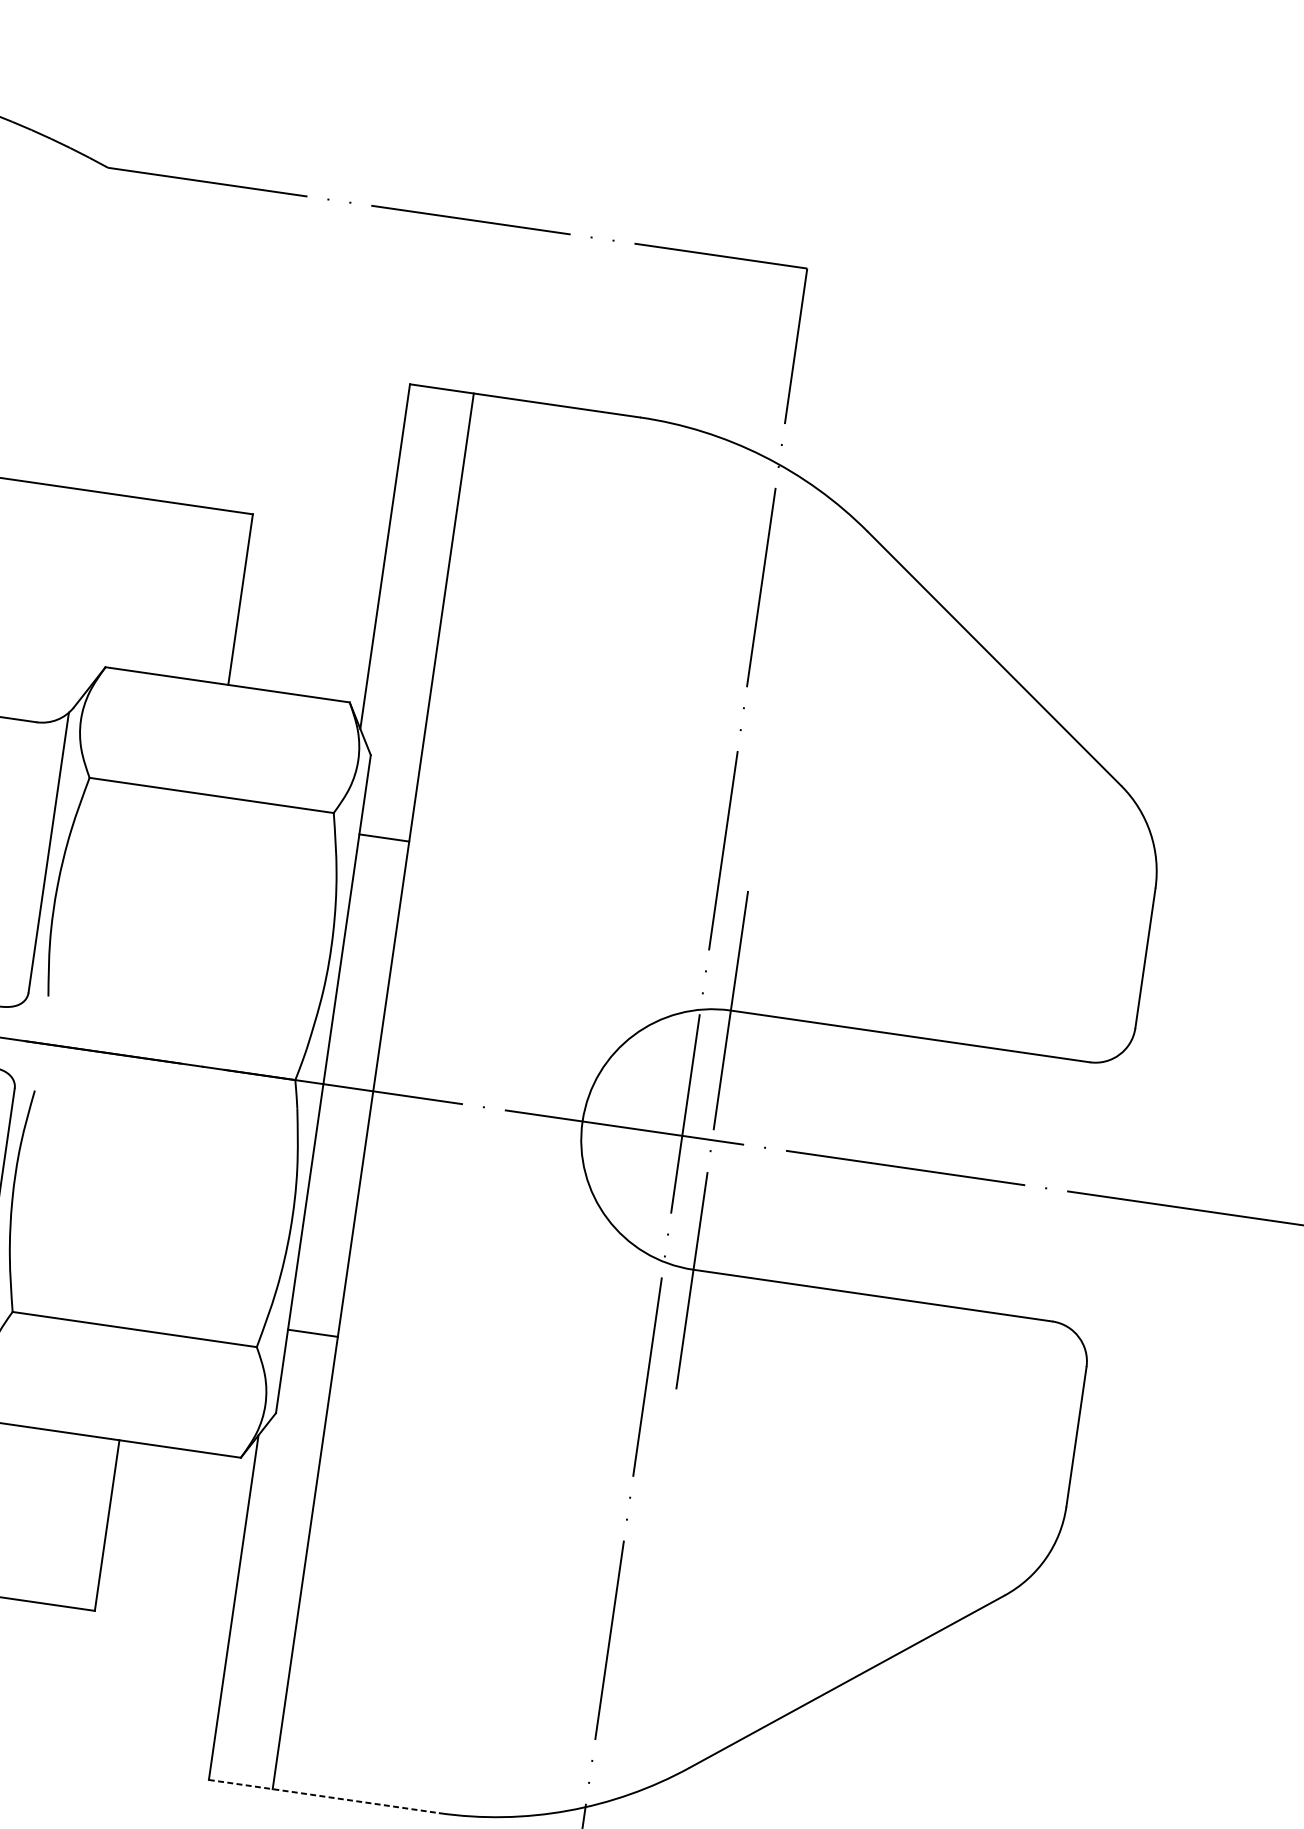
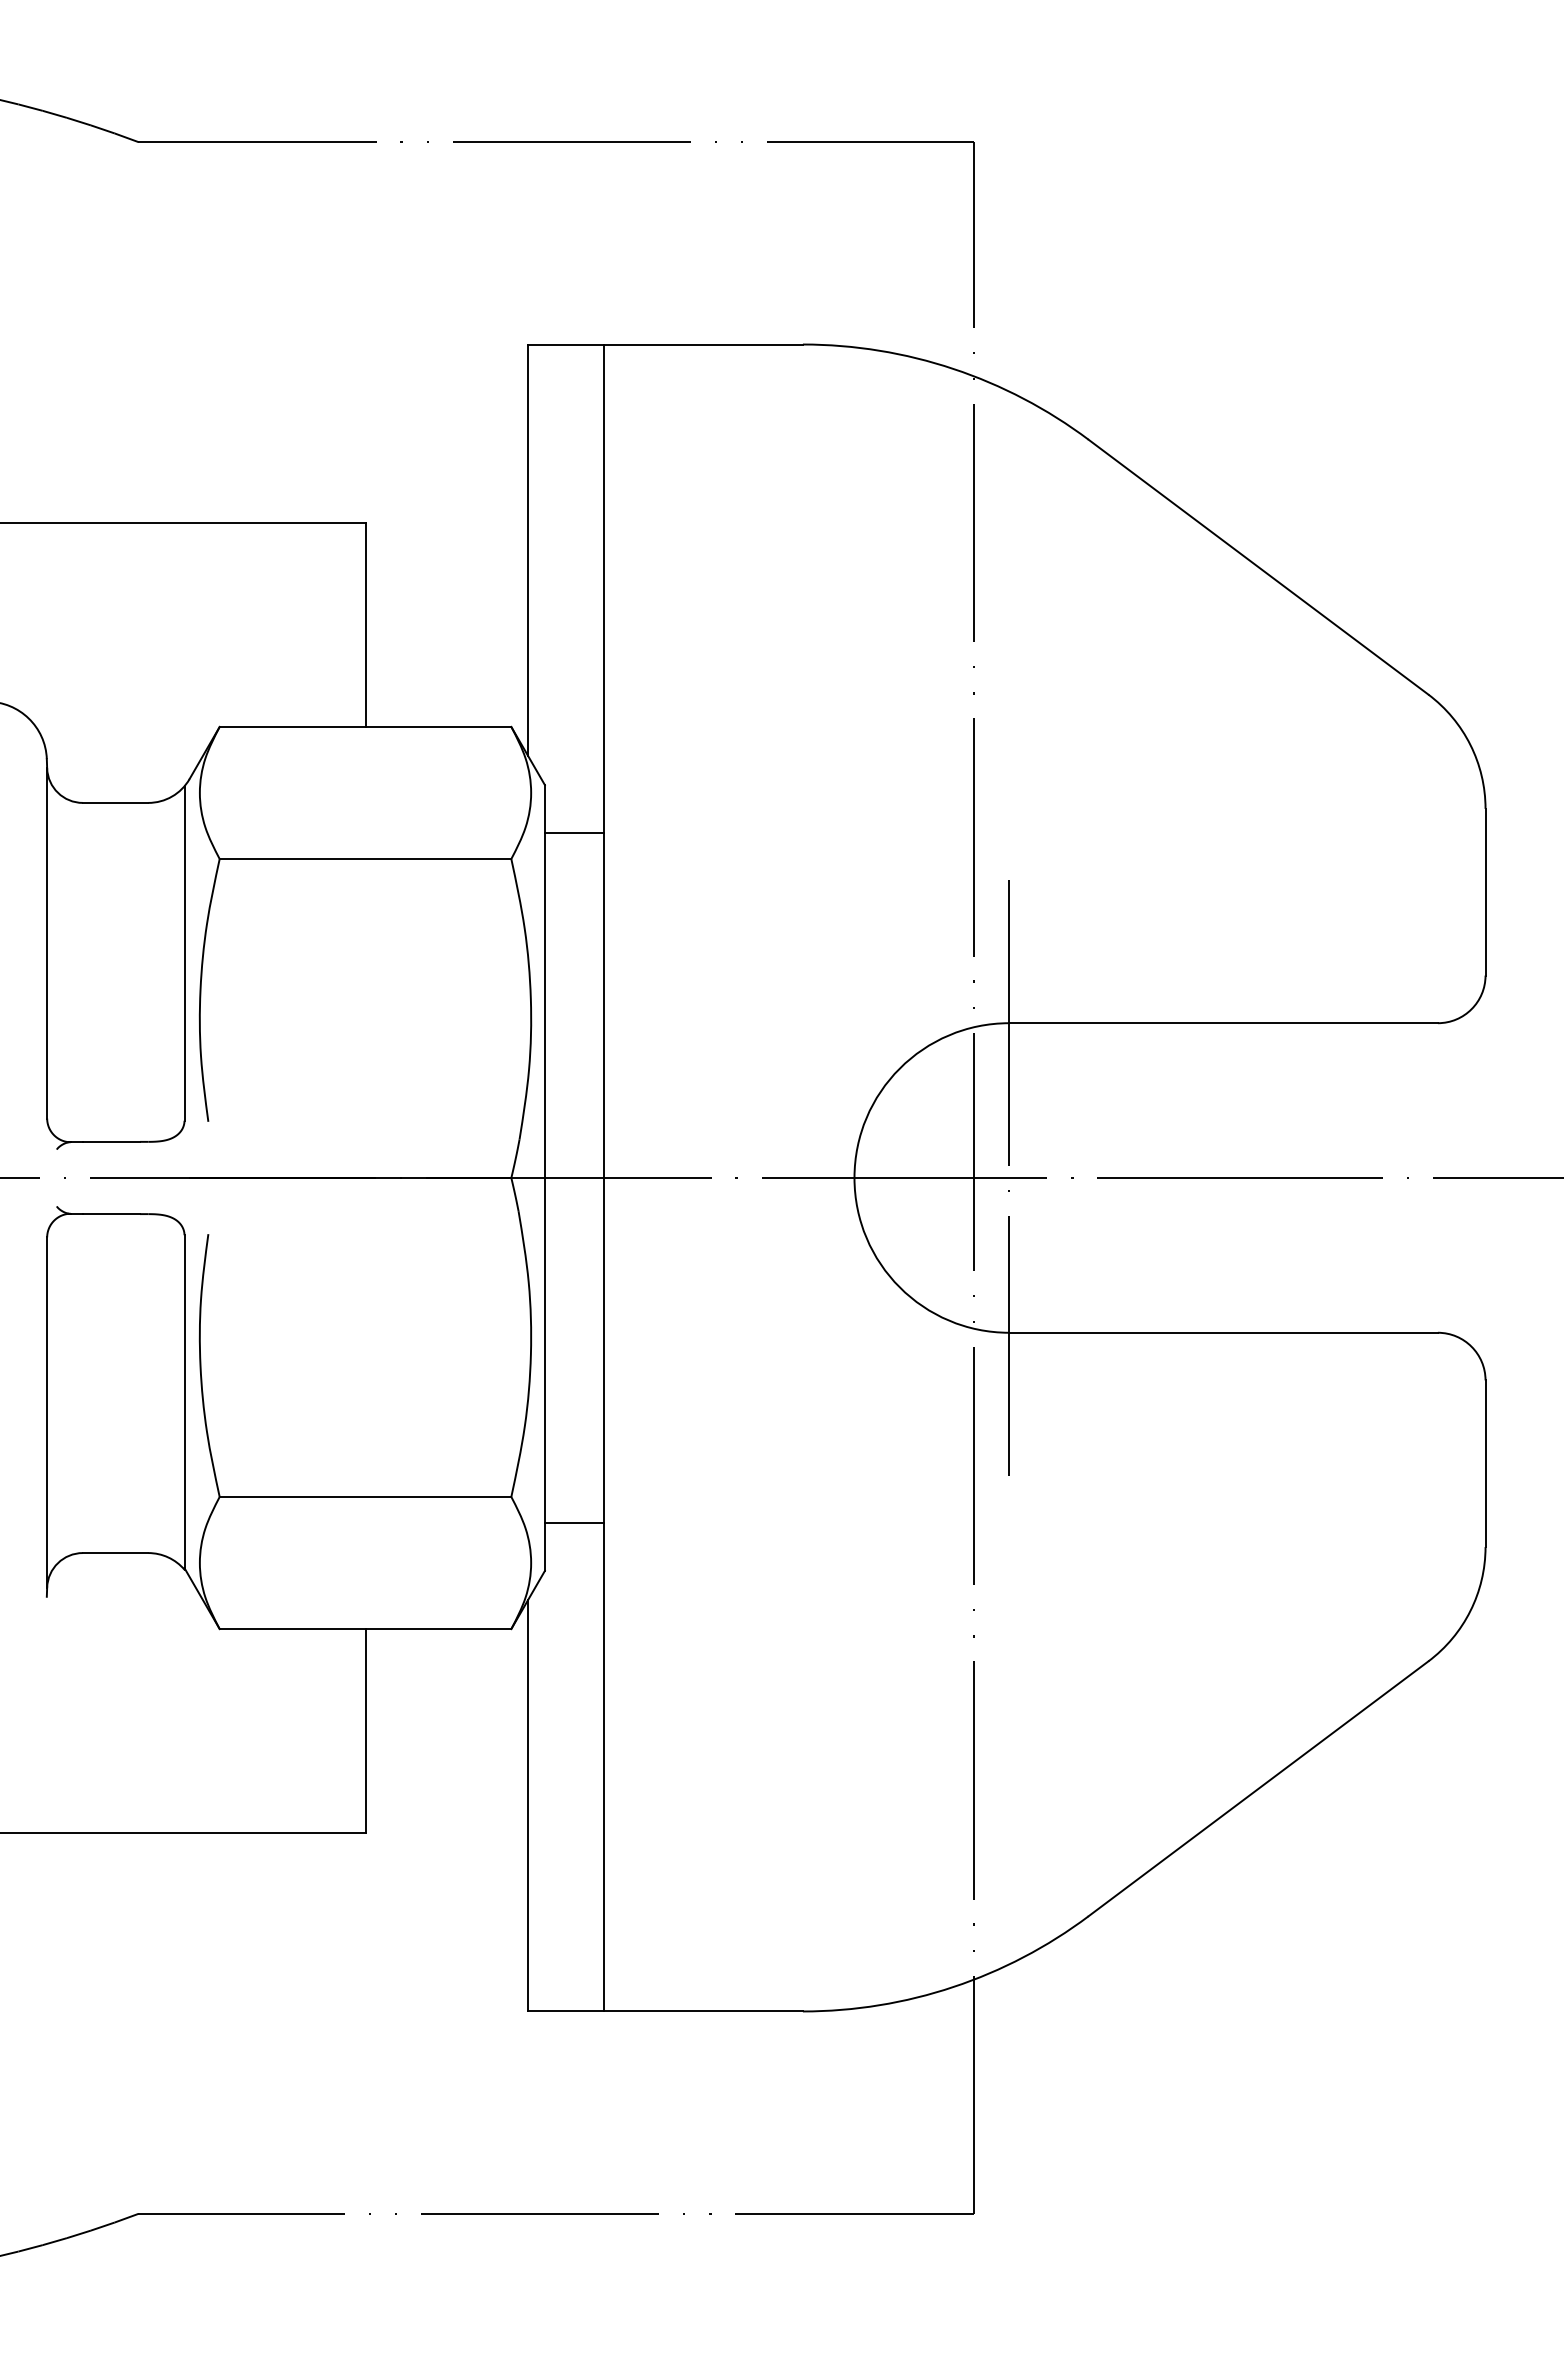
line: (384, 837) -> (574, 832), moved
line: (312, 1333) -> (574, 1523), moved
line: (324, 1796) -> (666, 2011), dashed -> solid

